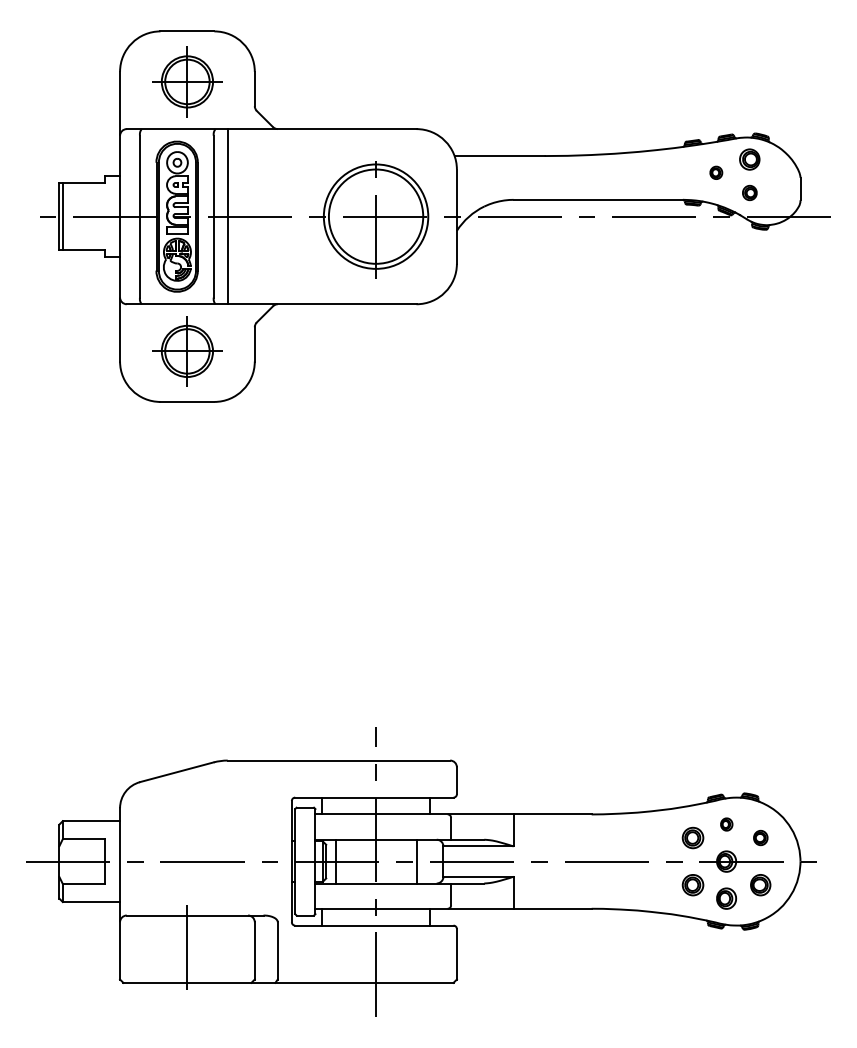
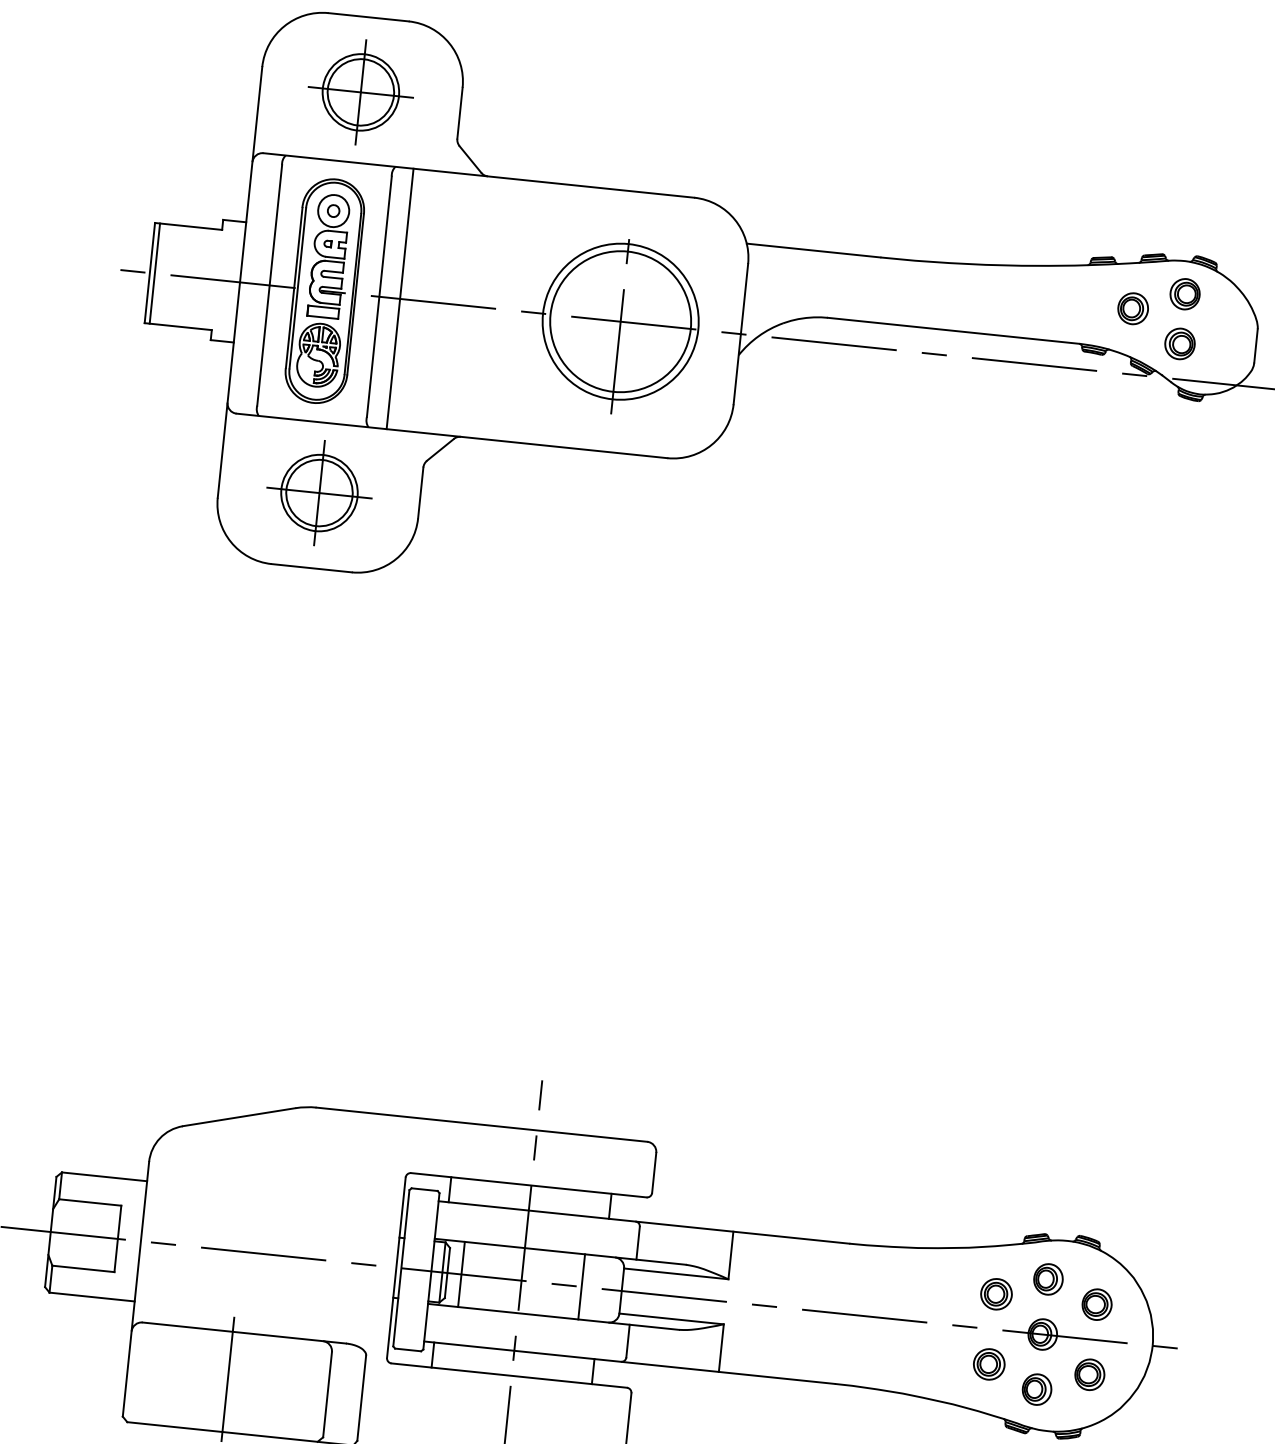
part: (716, 172) -> (1133, 308), size x1.67
part: (749, 192) -> (1179, 343), size x1.43
part: (726, 824) -> (1048, 1279), size x1.67
part: (760, 837) -> (1096, 1303), size x1.43

